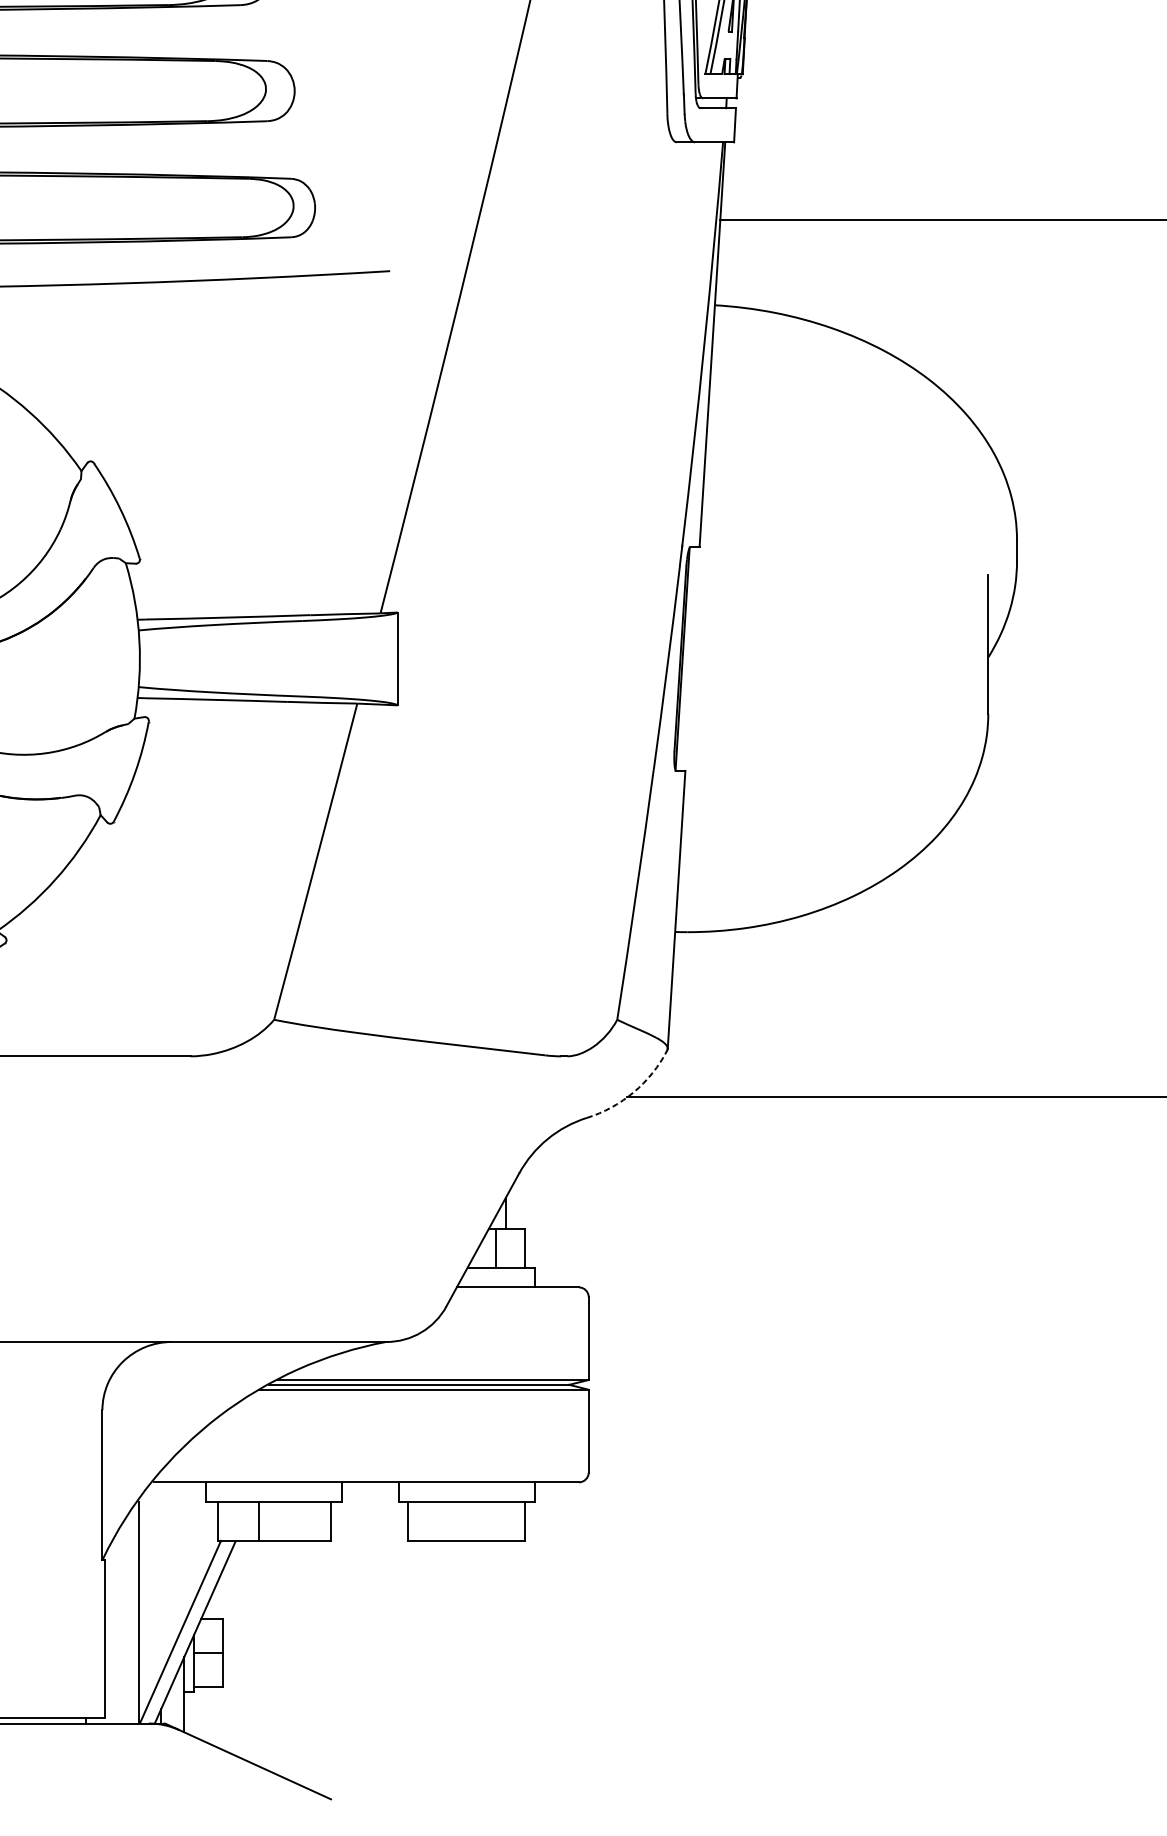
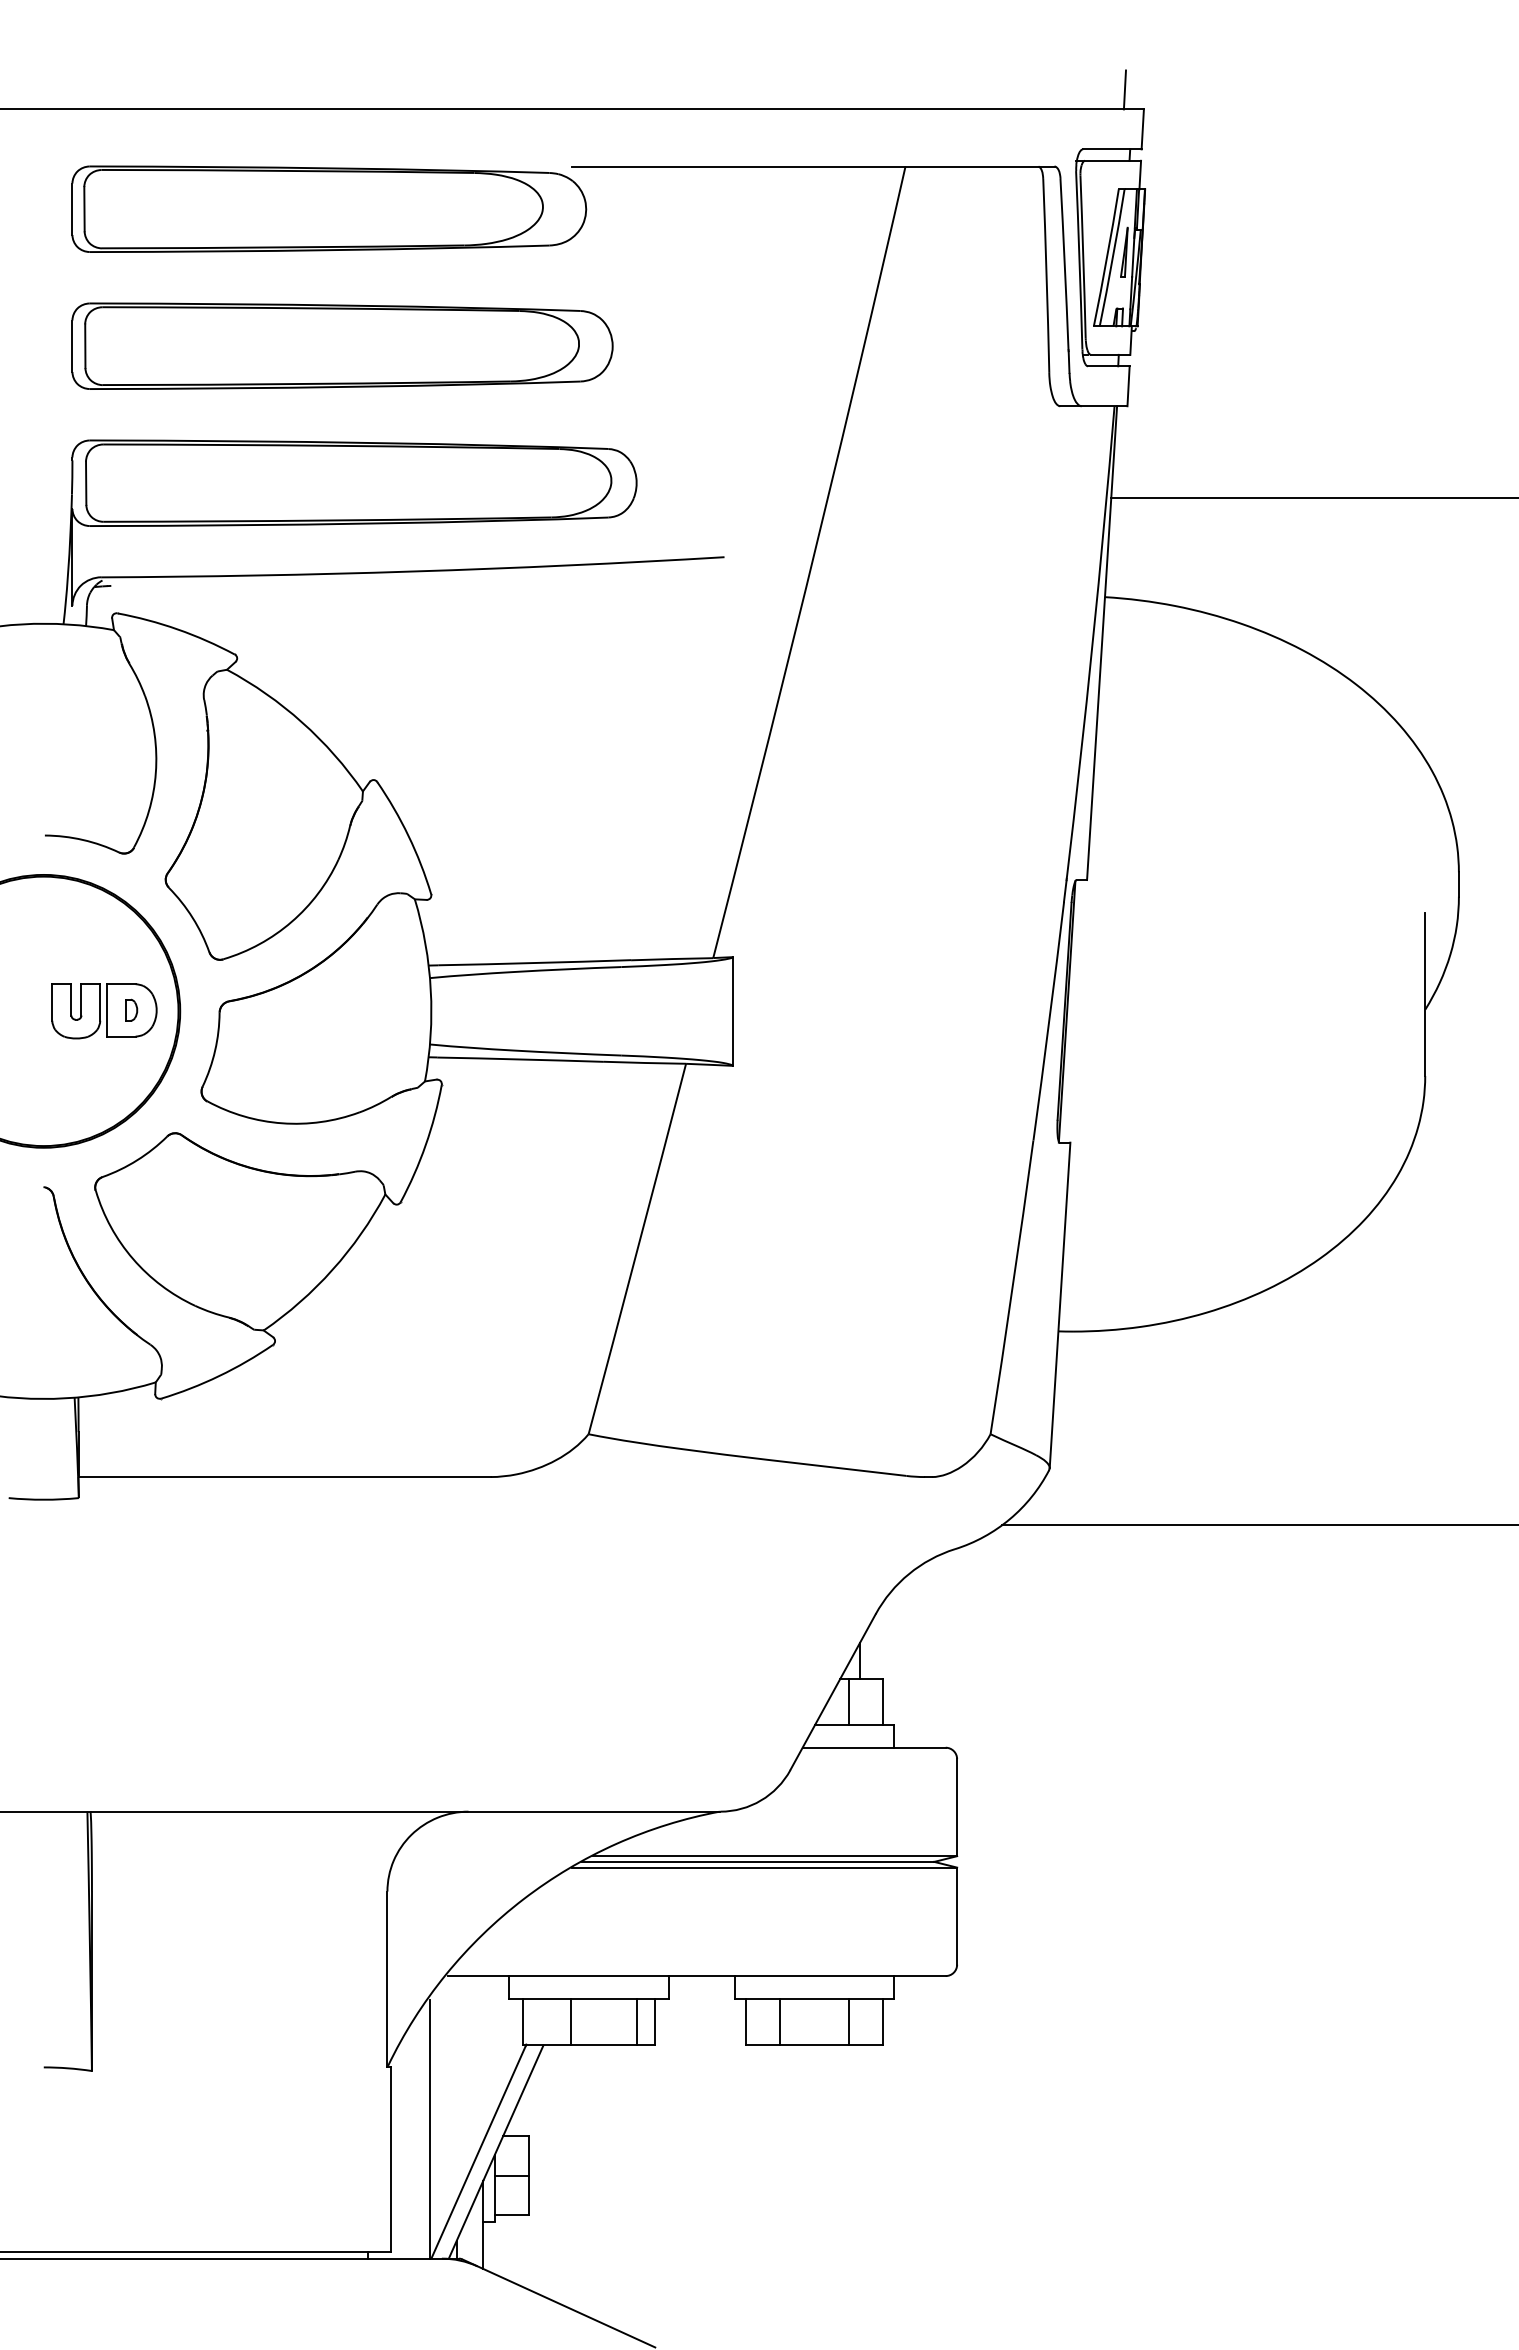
arc: (633, 1092) -> (1009, 1519), dashed -> solid
line: (315, 1521) -> (637, 2021), added
line: (437, 1521) -> (780, 2021), added
line: (495, 1521) -> (848, 2021), added

